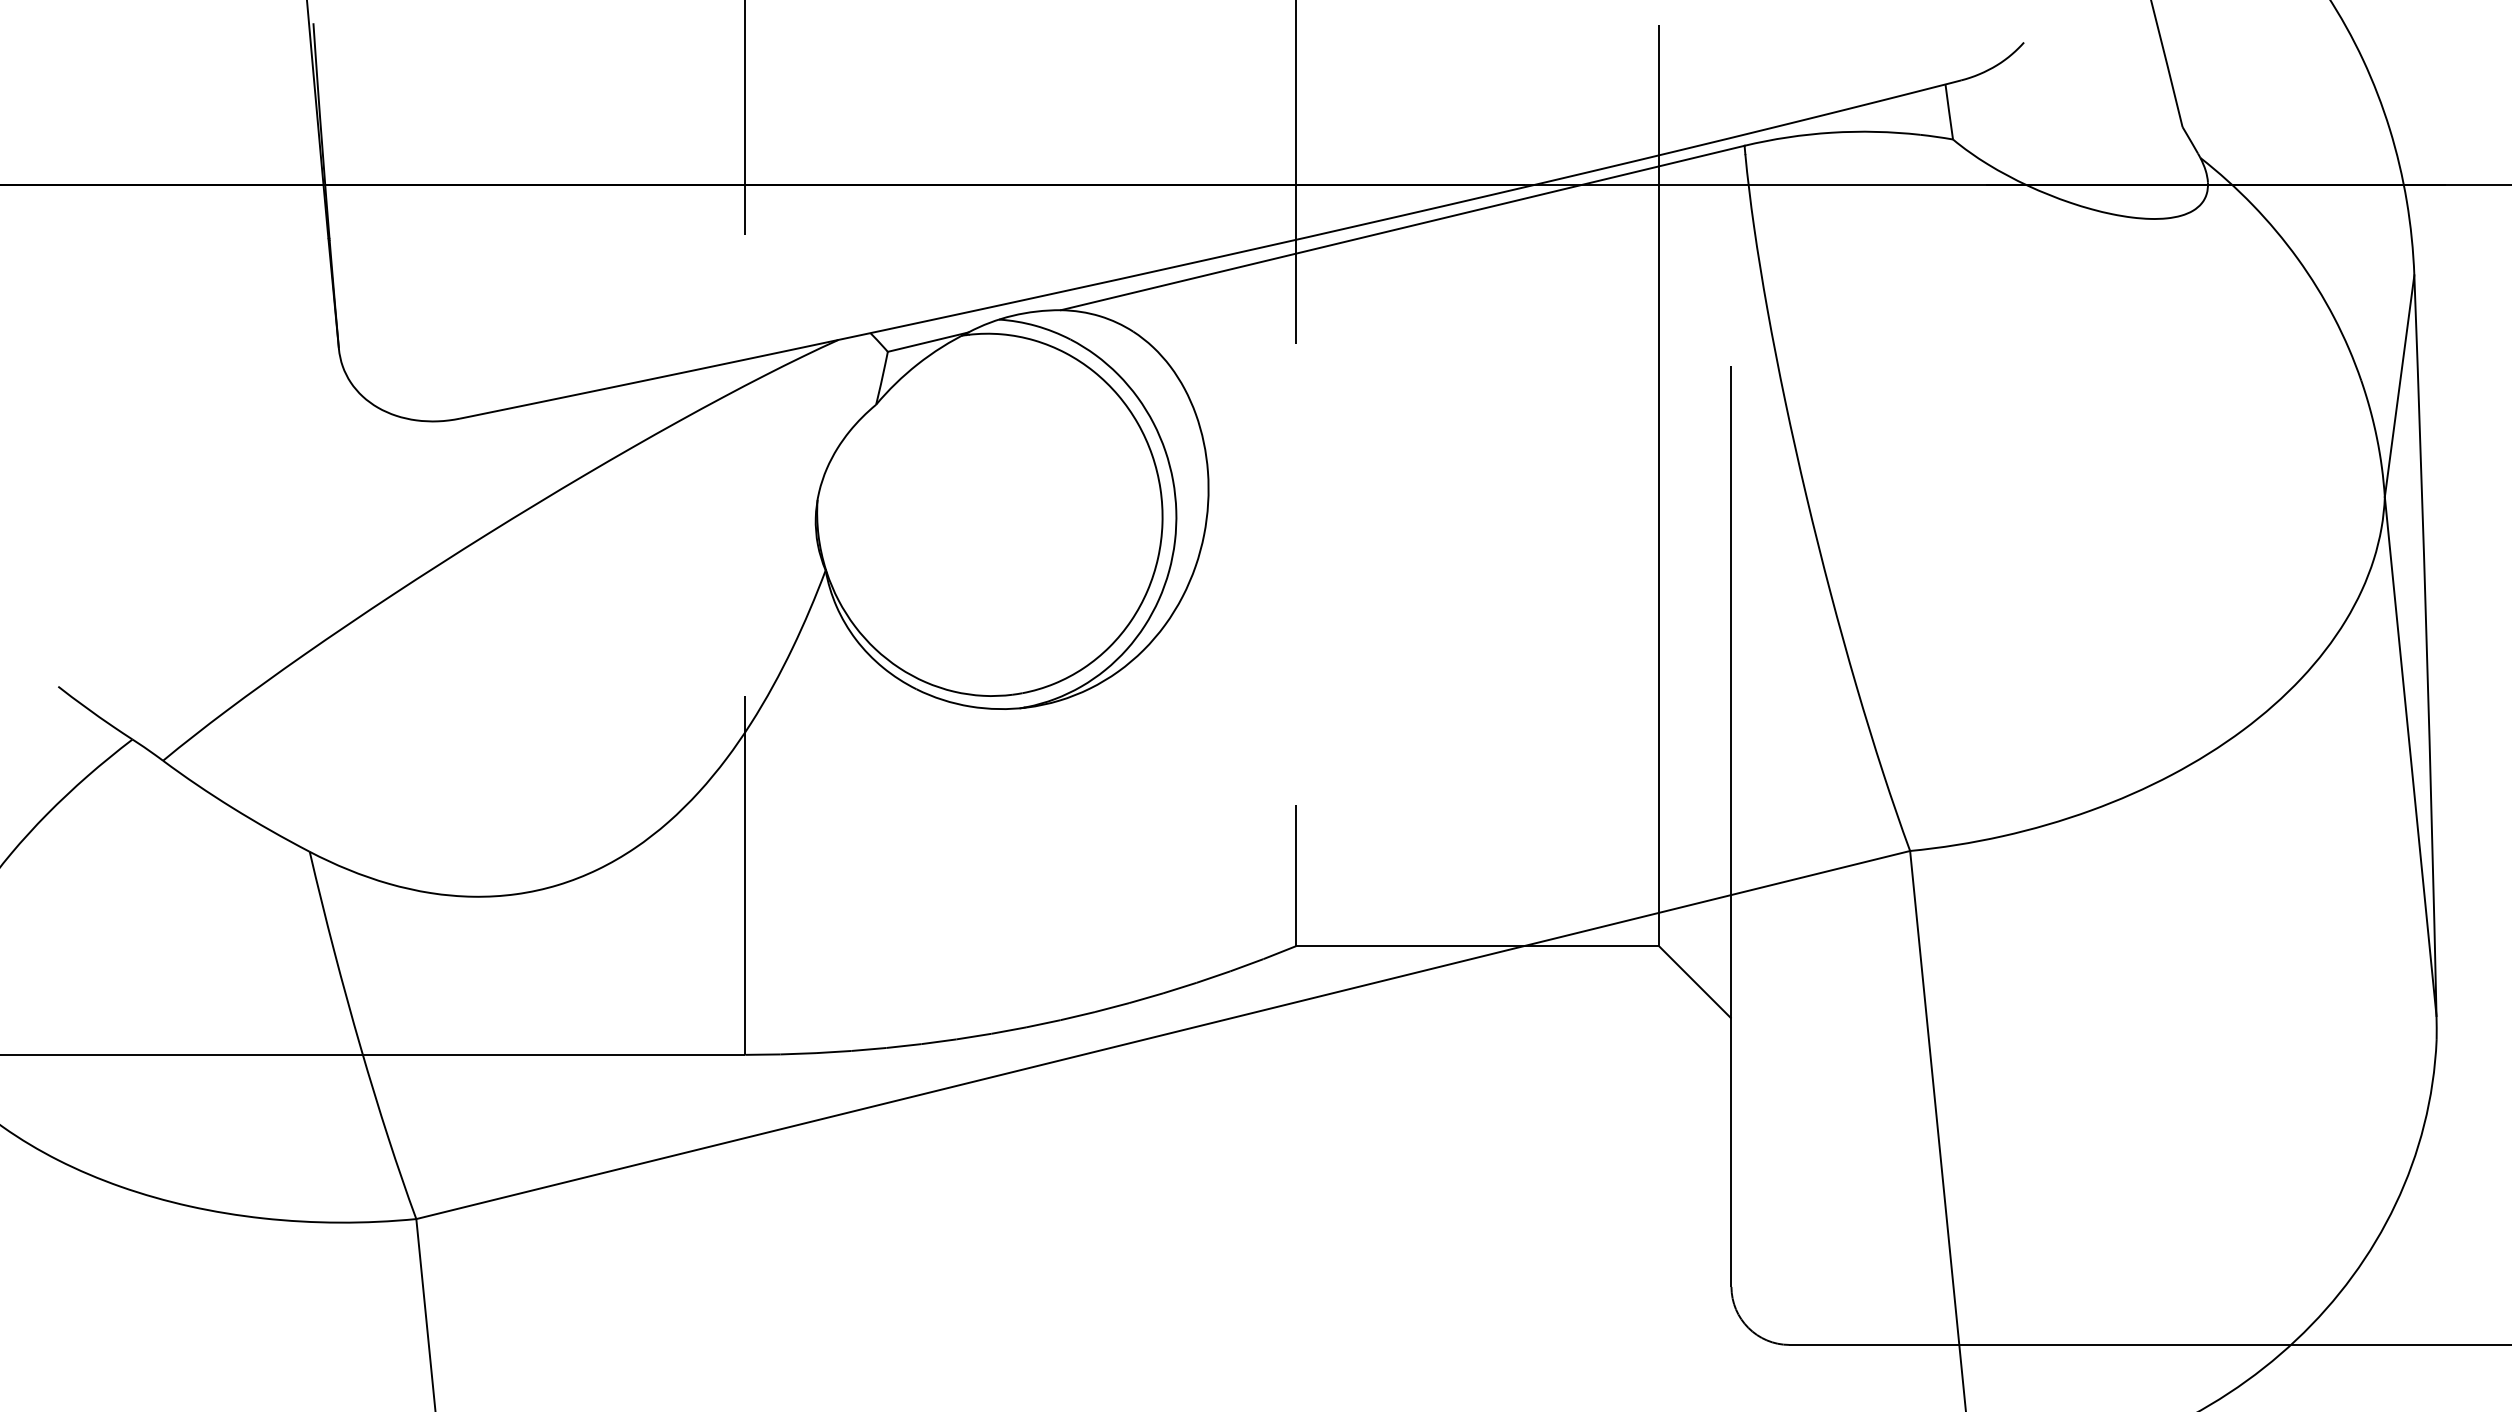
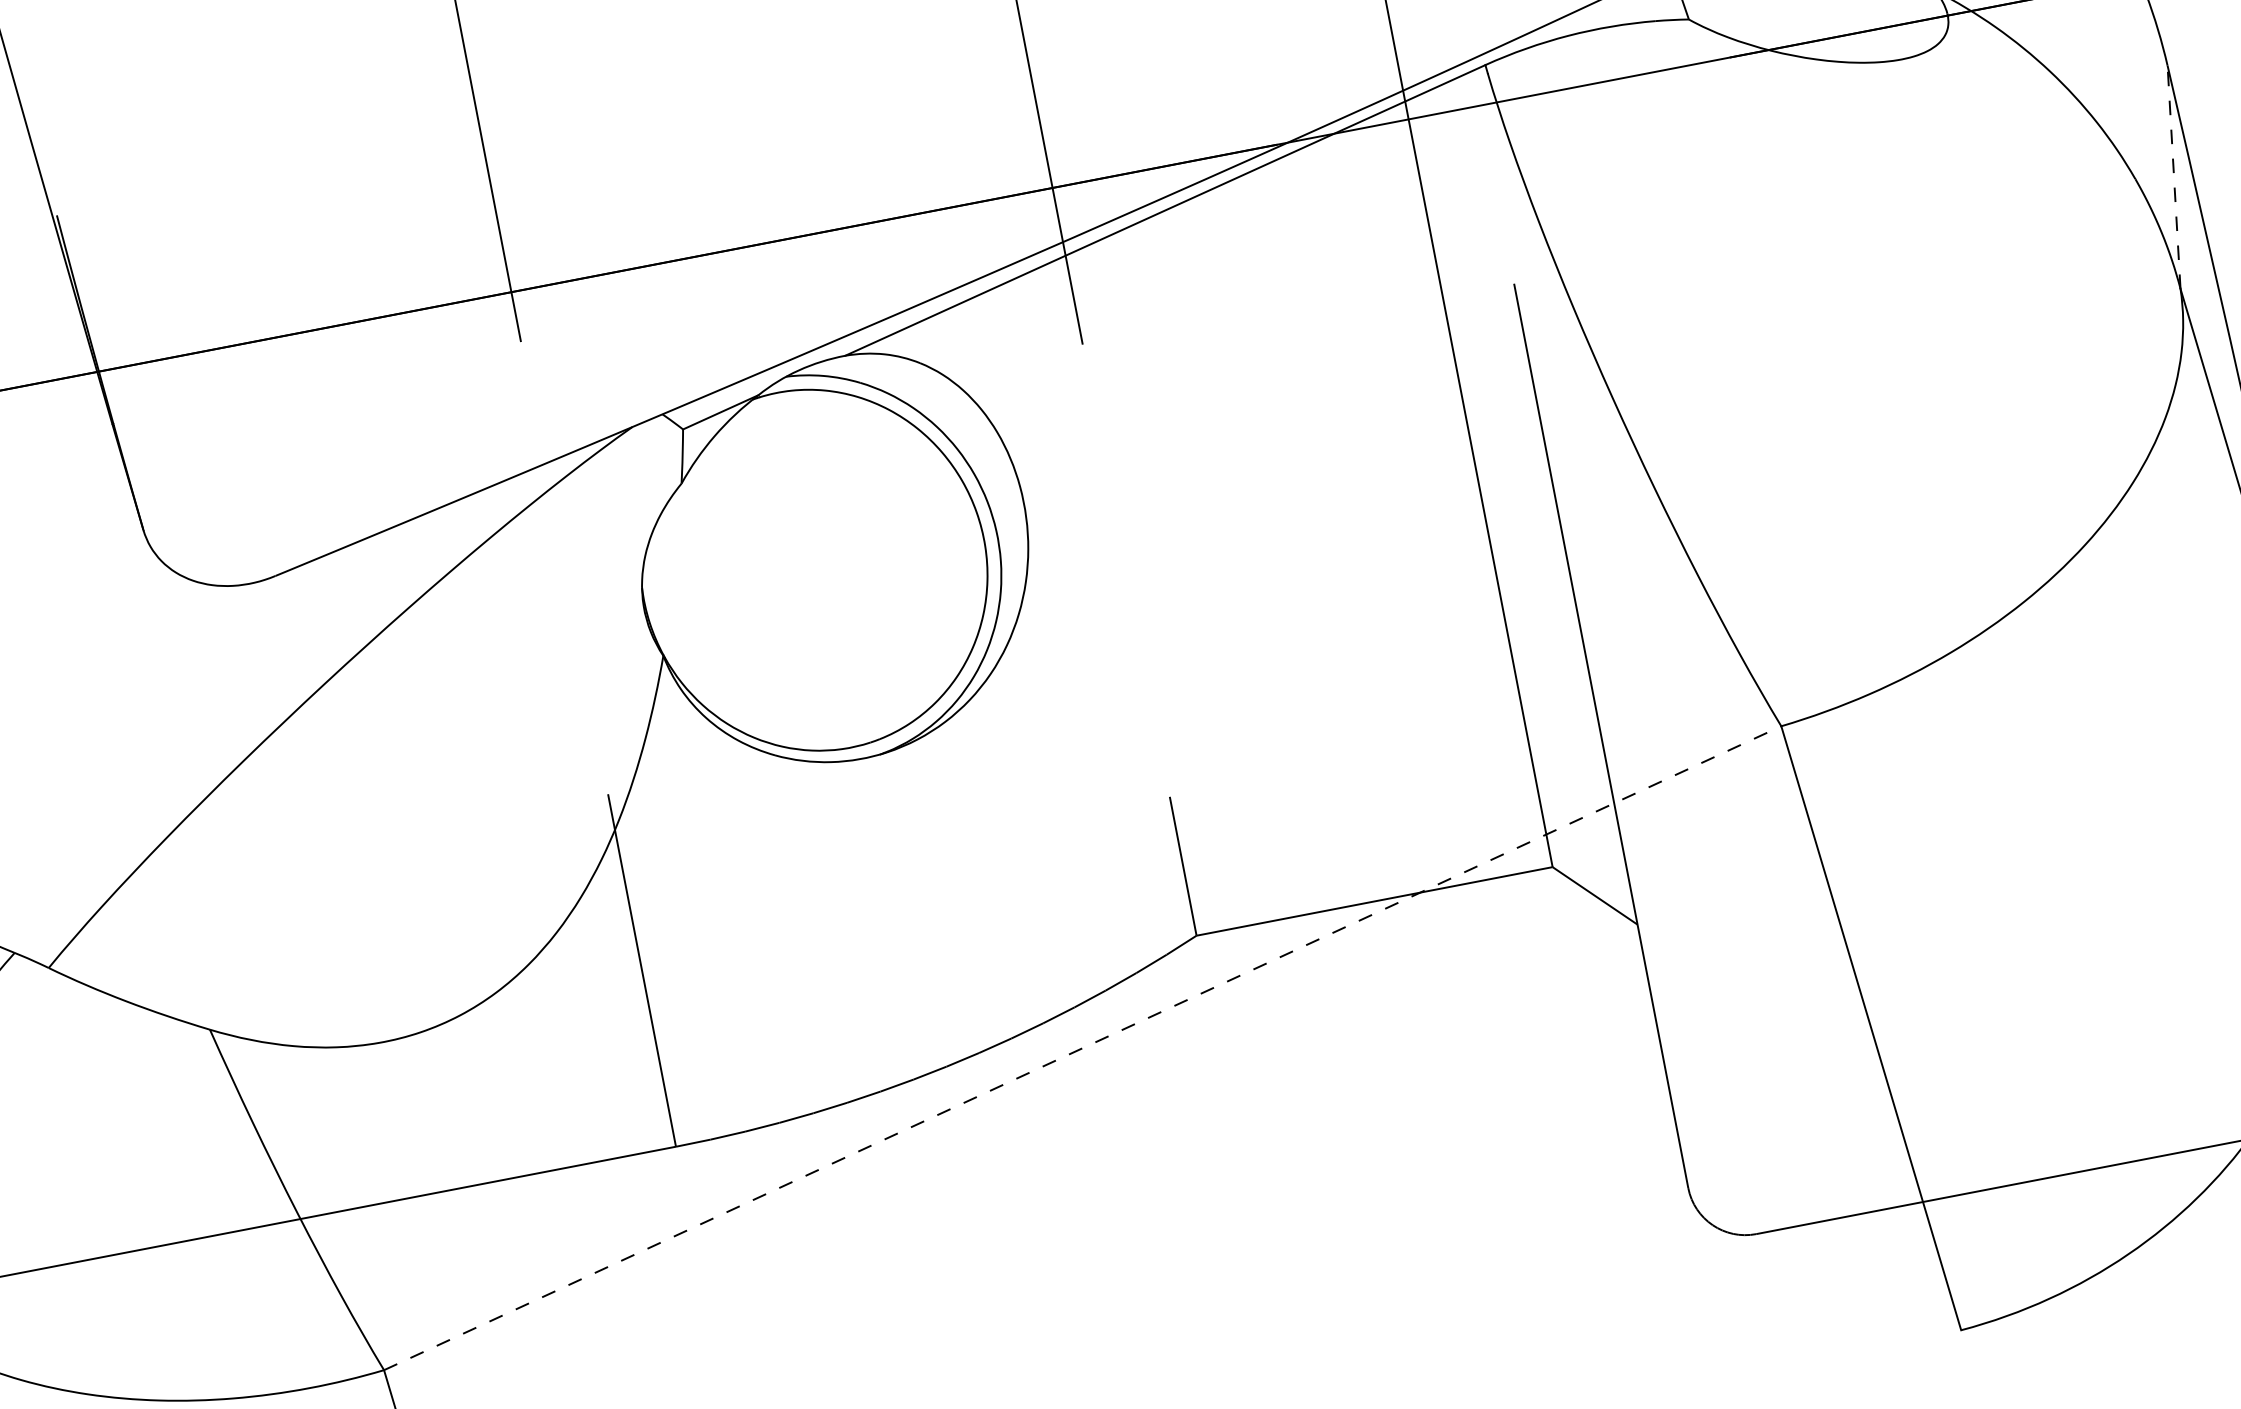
line: (2399, 386) -> (2174, 177), solid -> dashed
line: (1163, 1034) -> (1082, 1047), solid -> dashed

